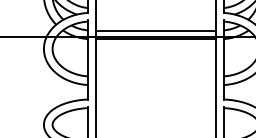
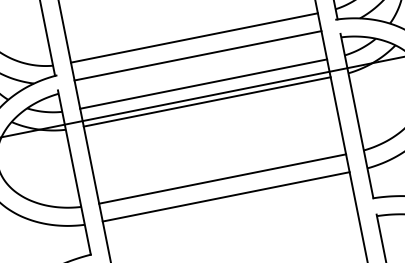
line: (155, 8) -> (193, 38), added
line: (155, 16) -> (196, 55), added
line: (155, 76) -> (221, 179), added
line: (155, 85) -> (225, 197), added

